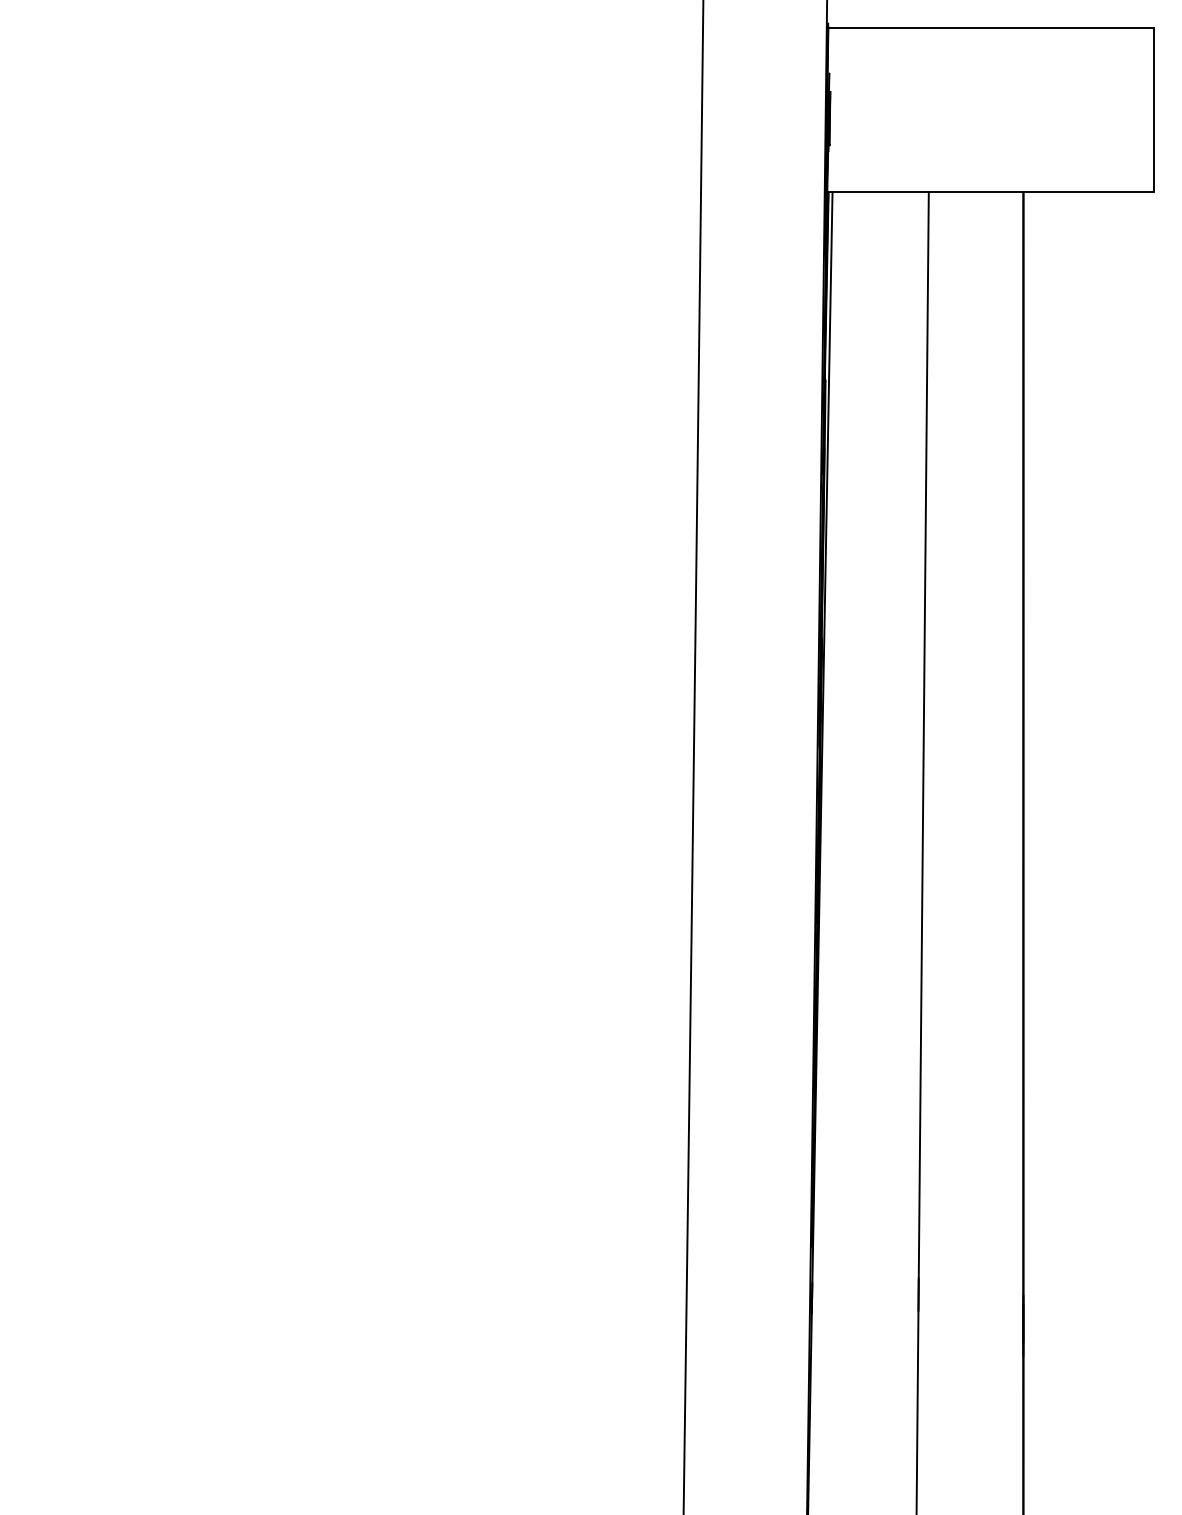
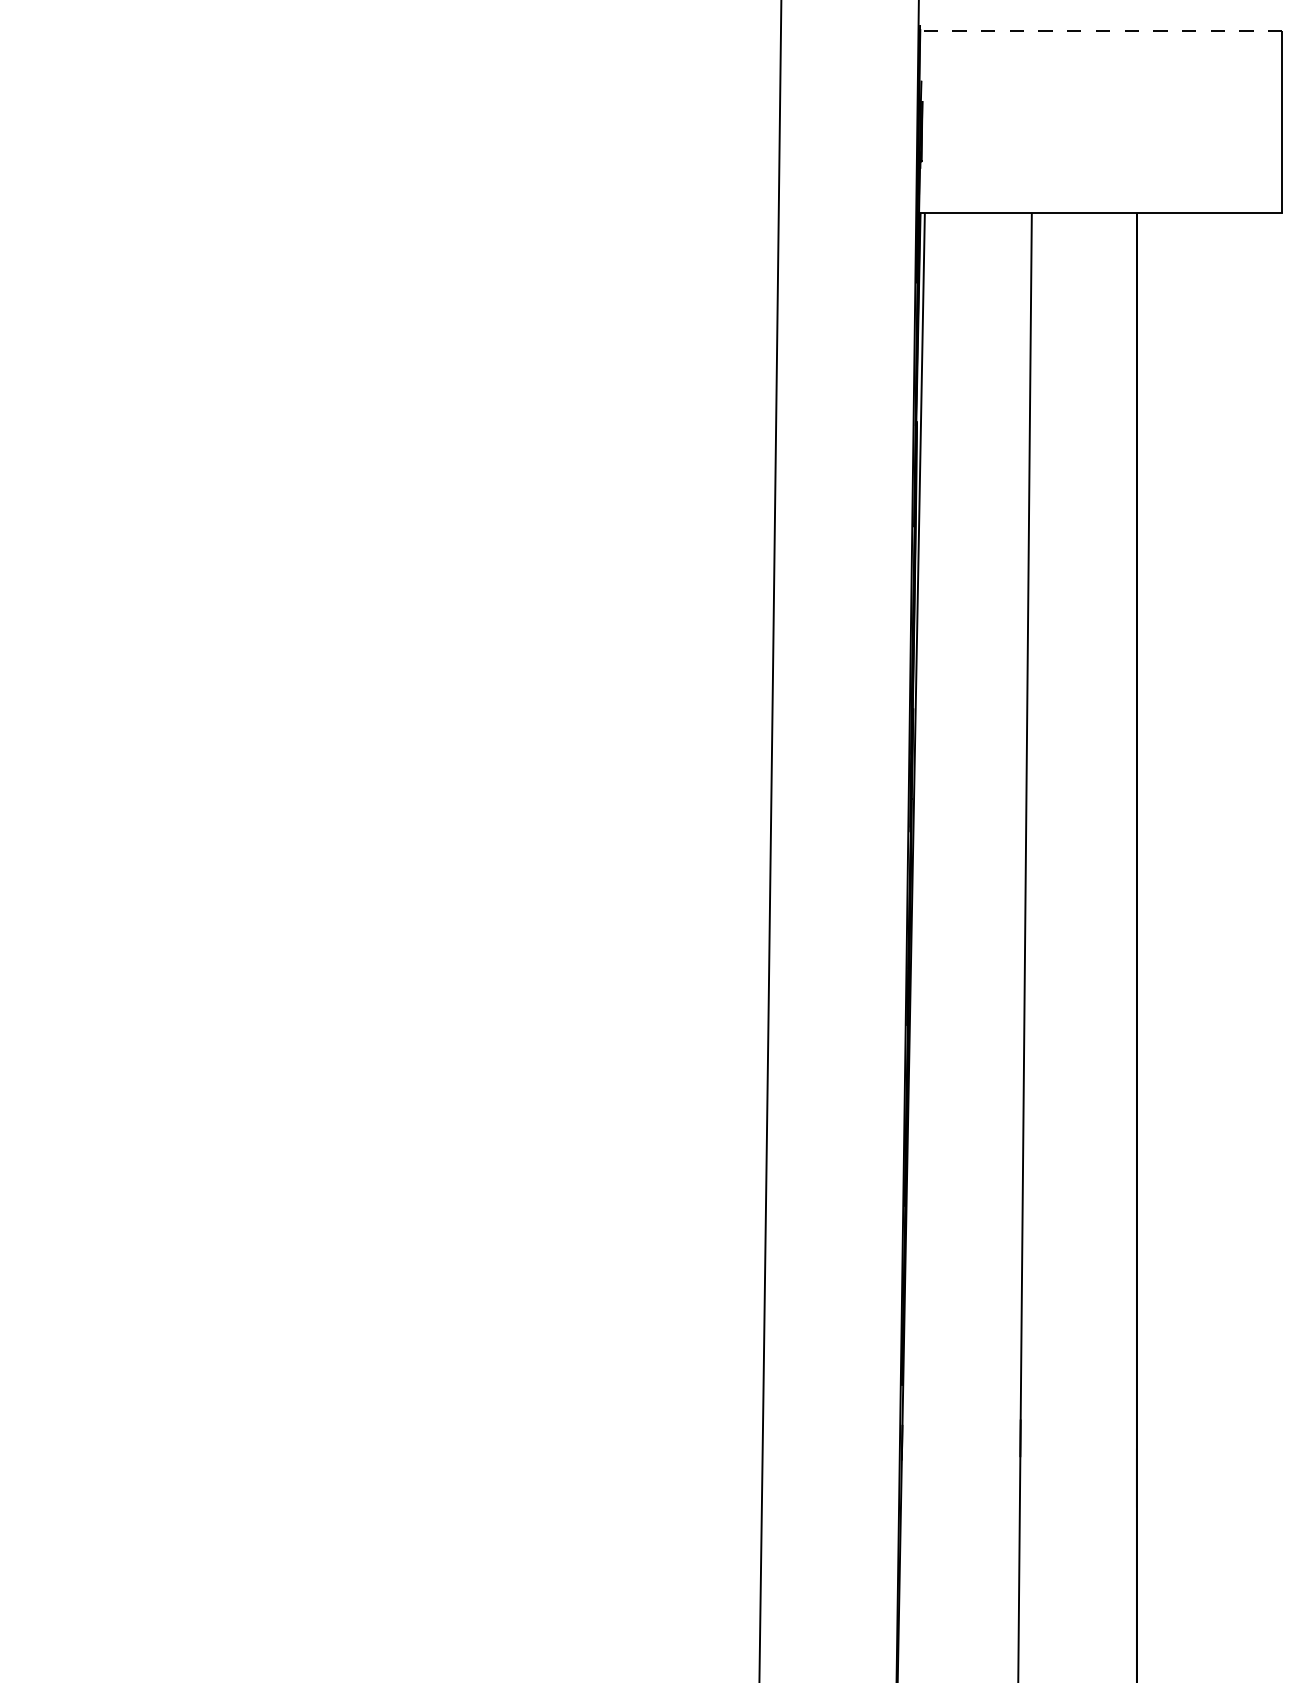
line: (990, 27) -> (1100, 30), solid -> dashed

